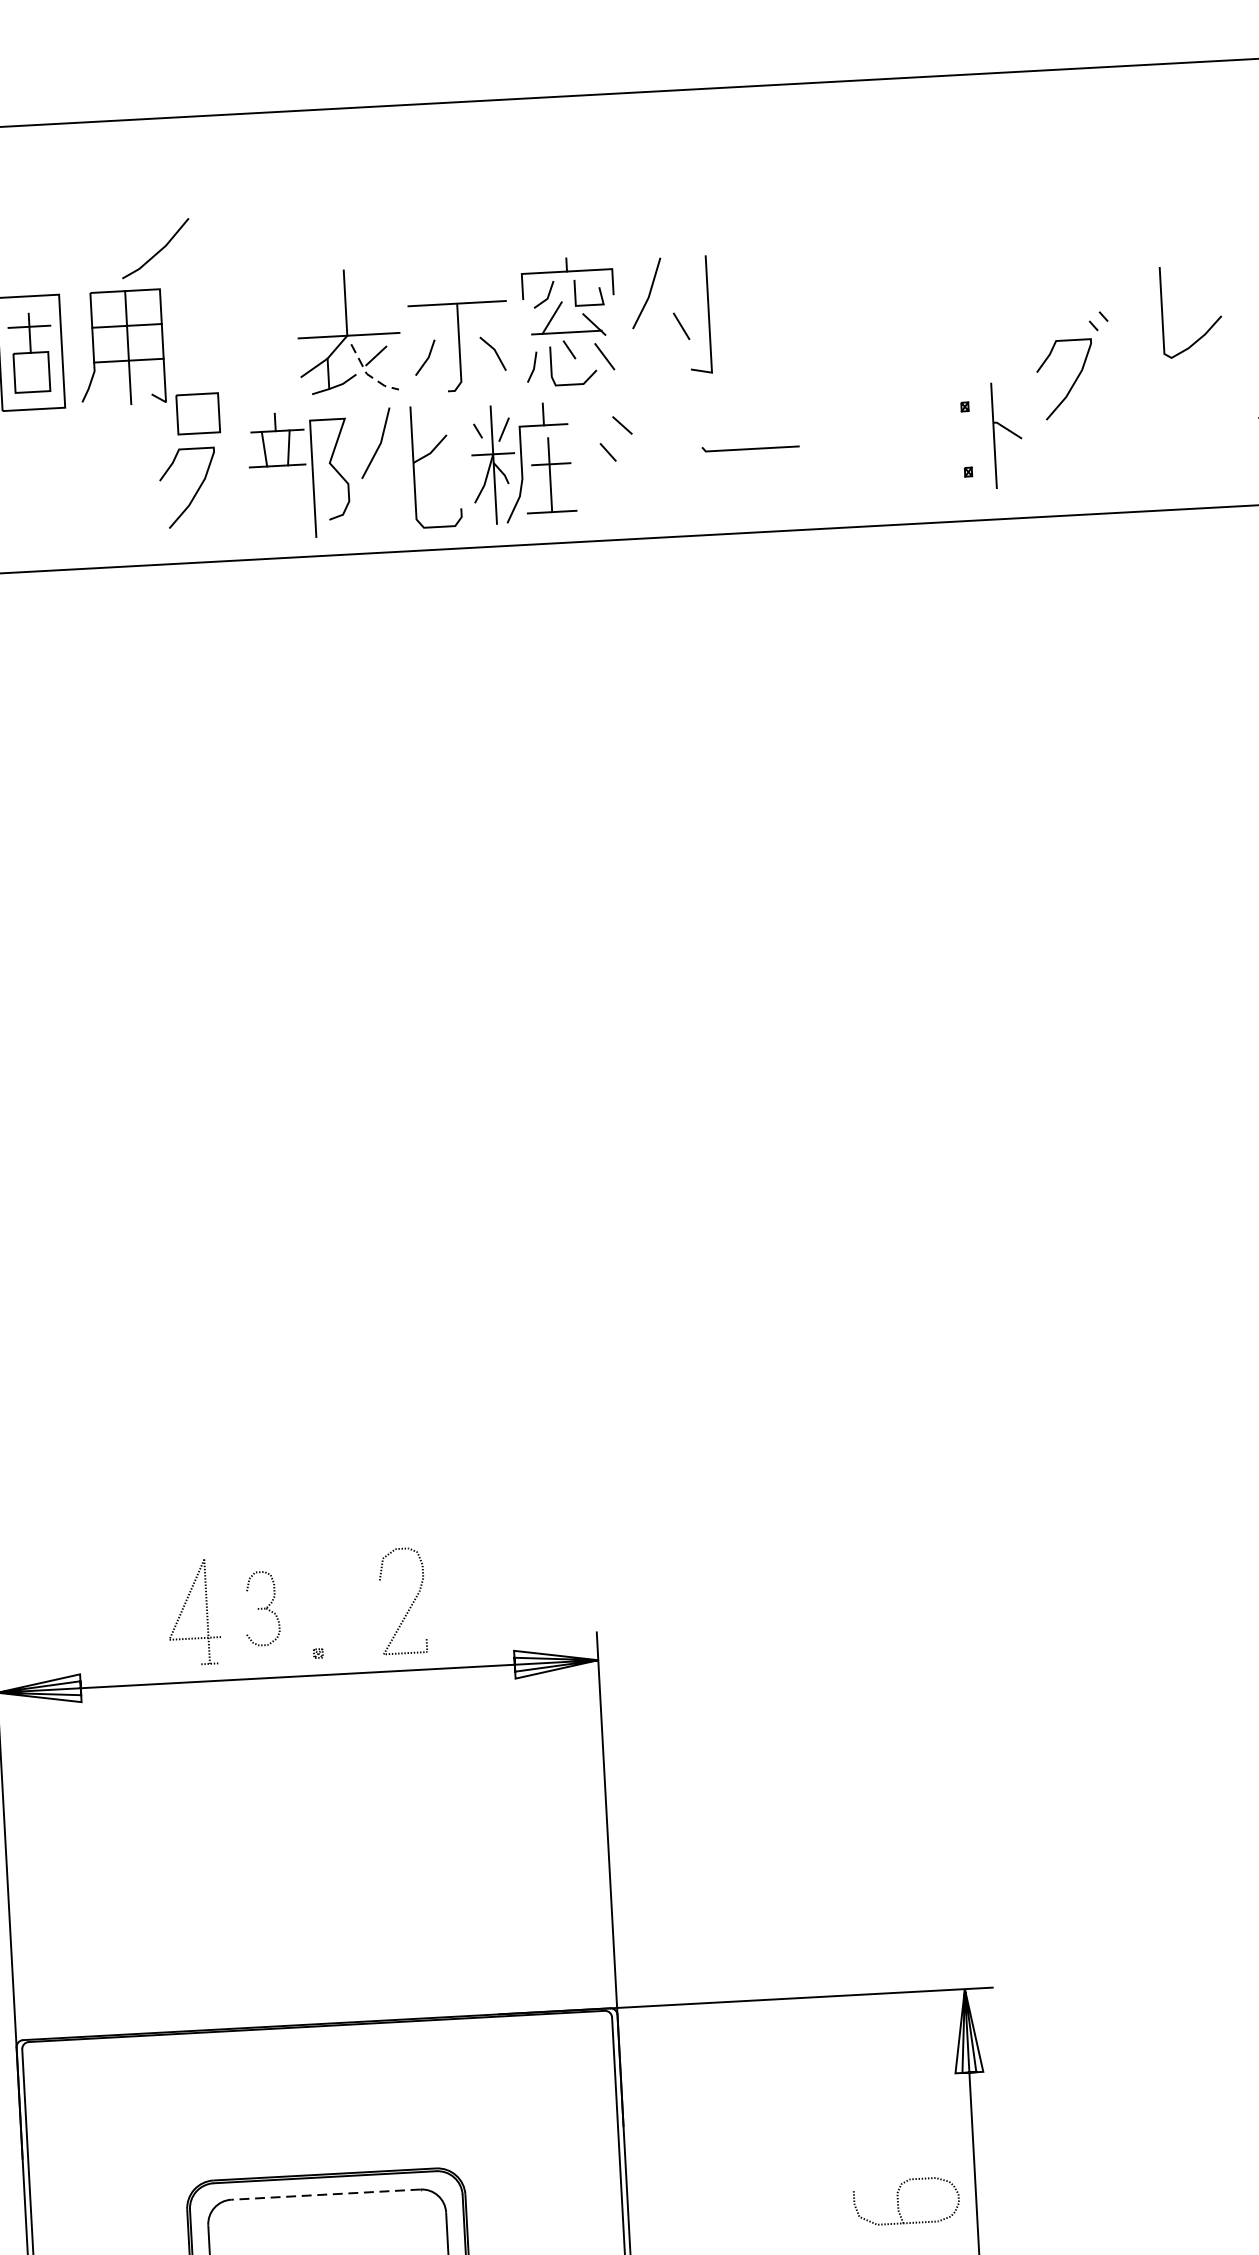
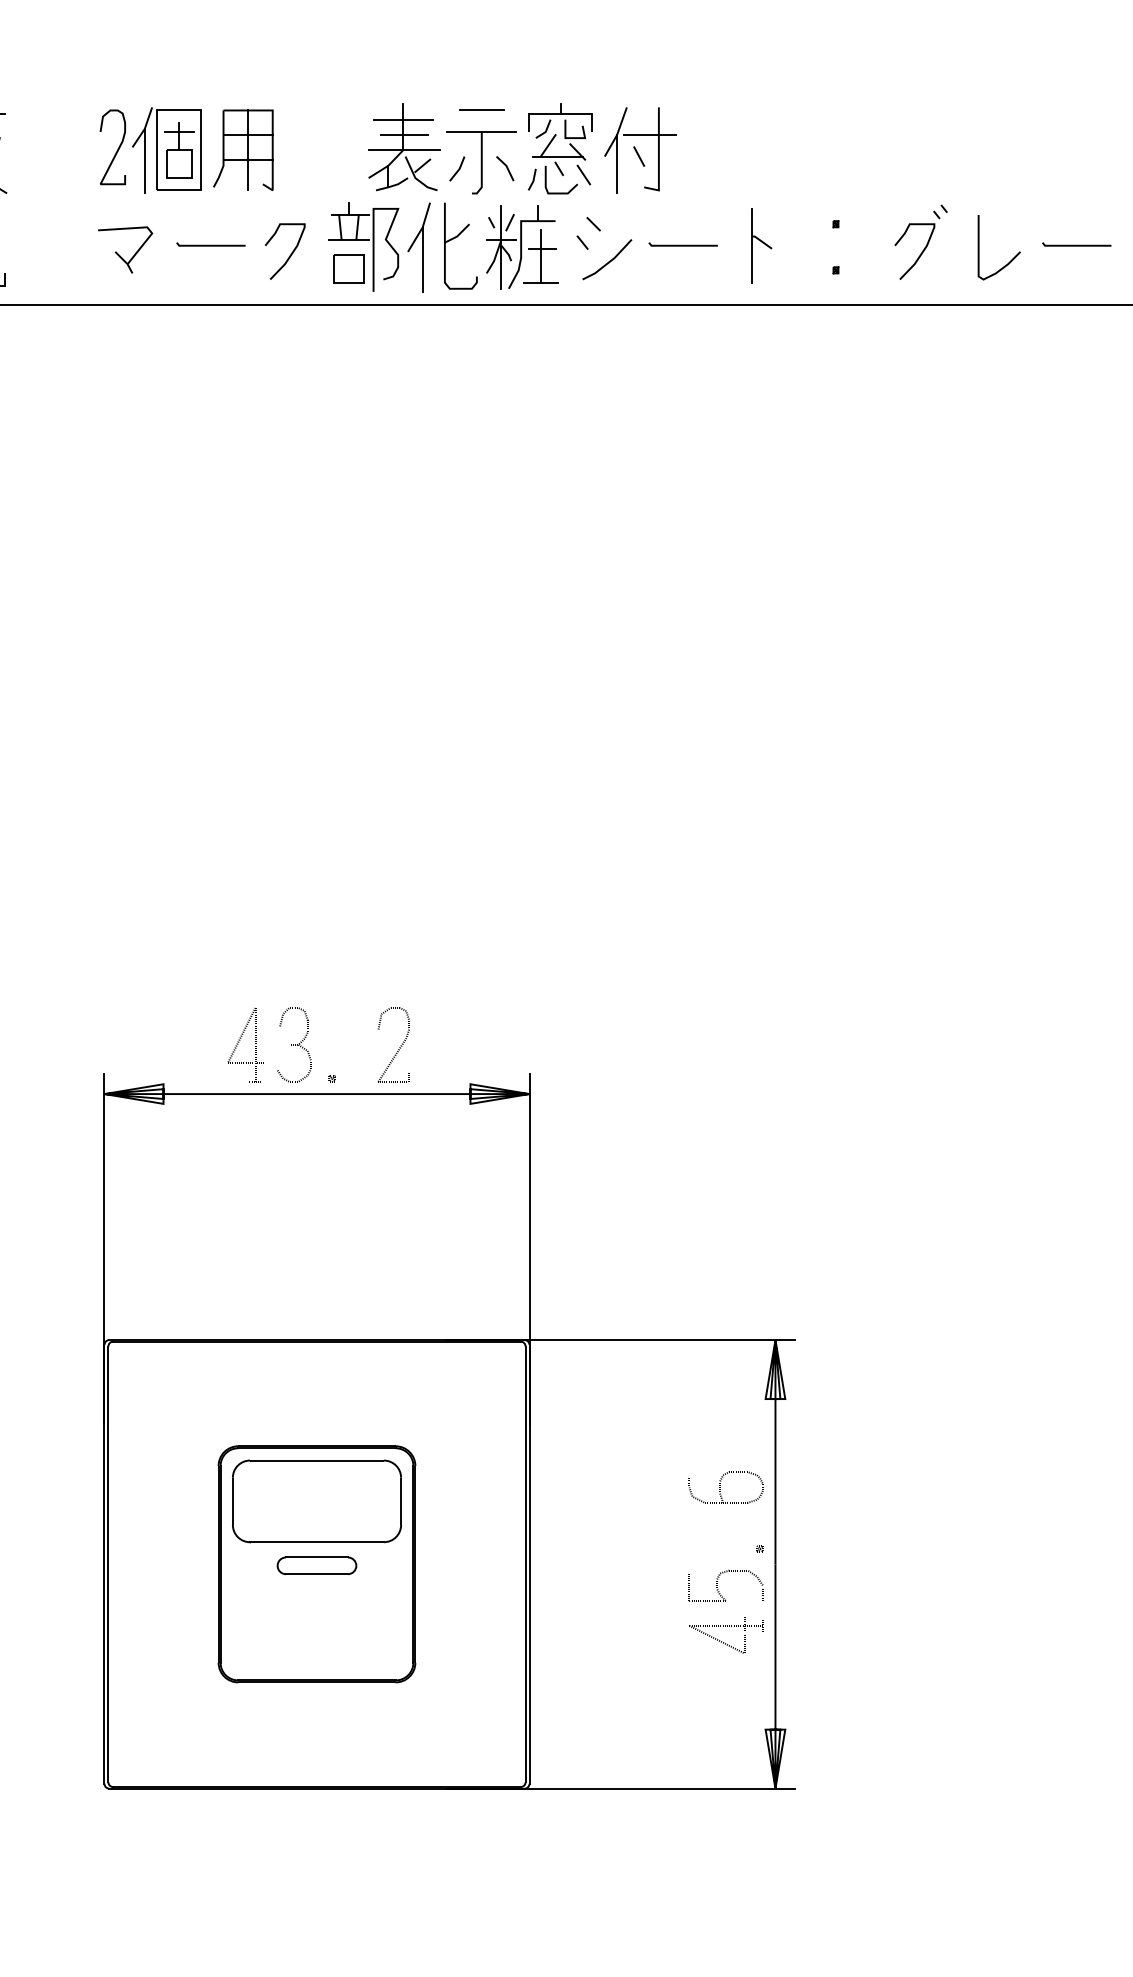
line: (158, 249) -> (609, 260), moved
line: (455, 273) -> (481, 110), added
line: (344, 292) -> (402, 119), added
line: (695, 295) -> (650, 135), added
line: (346, 314) -> (403, 135), added
curve: (1209, 327) -> (1011, 259), moved
line: (651, 339) -> (617, 164), added
part: (1081, 366) -> (926, 243), moved
line: (368, 375) -> (416, 179), dashed -> solid
part: (197, 413) -> (348, 268), moved
part: (1006, 434) -> (761, 245), moved
line: (82, 483) -> (210, 244), added
line: (383, 488) -> (422, 259), added
part: (262, 1608) -> (294, 1044), size x1.43
line: (326, 2194) -> (317, 1460), dashed -> solid

